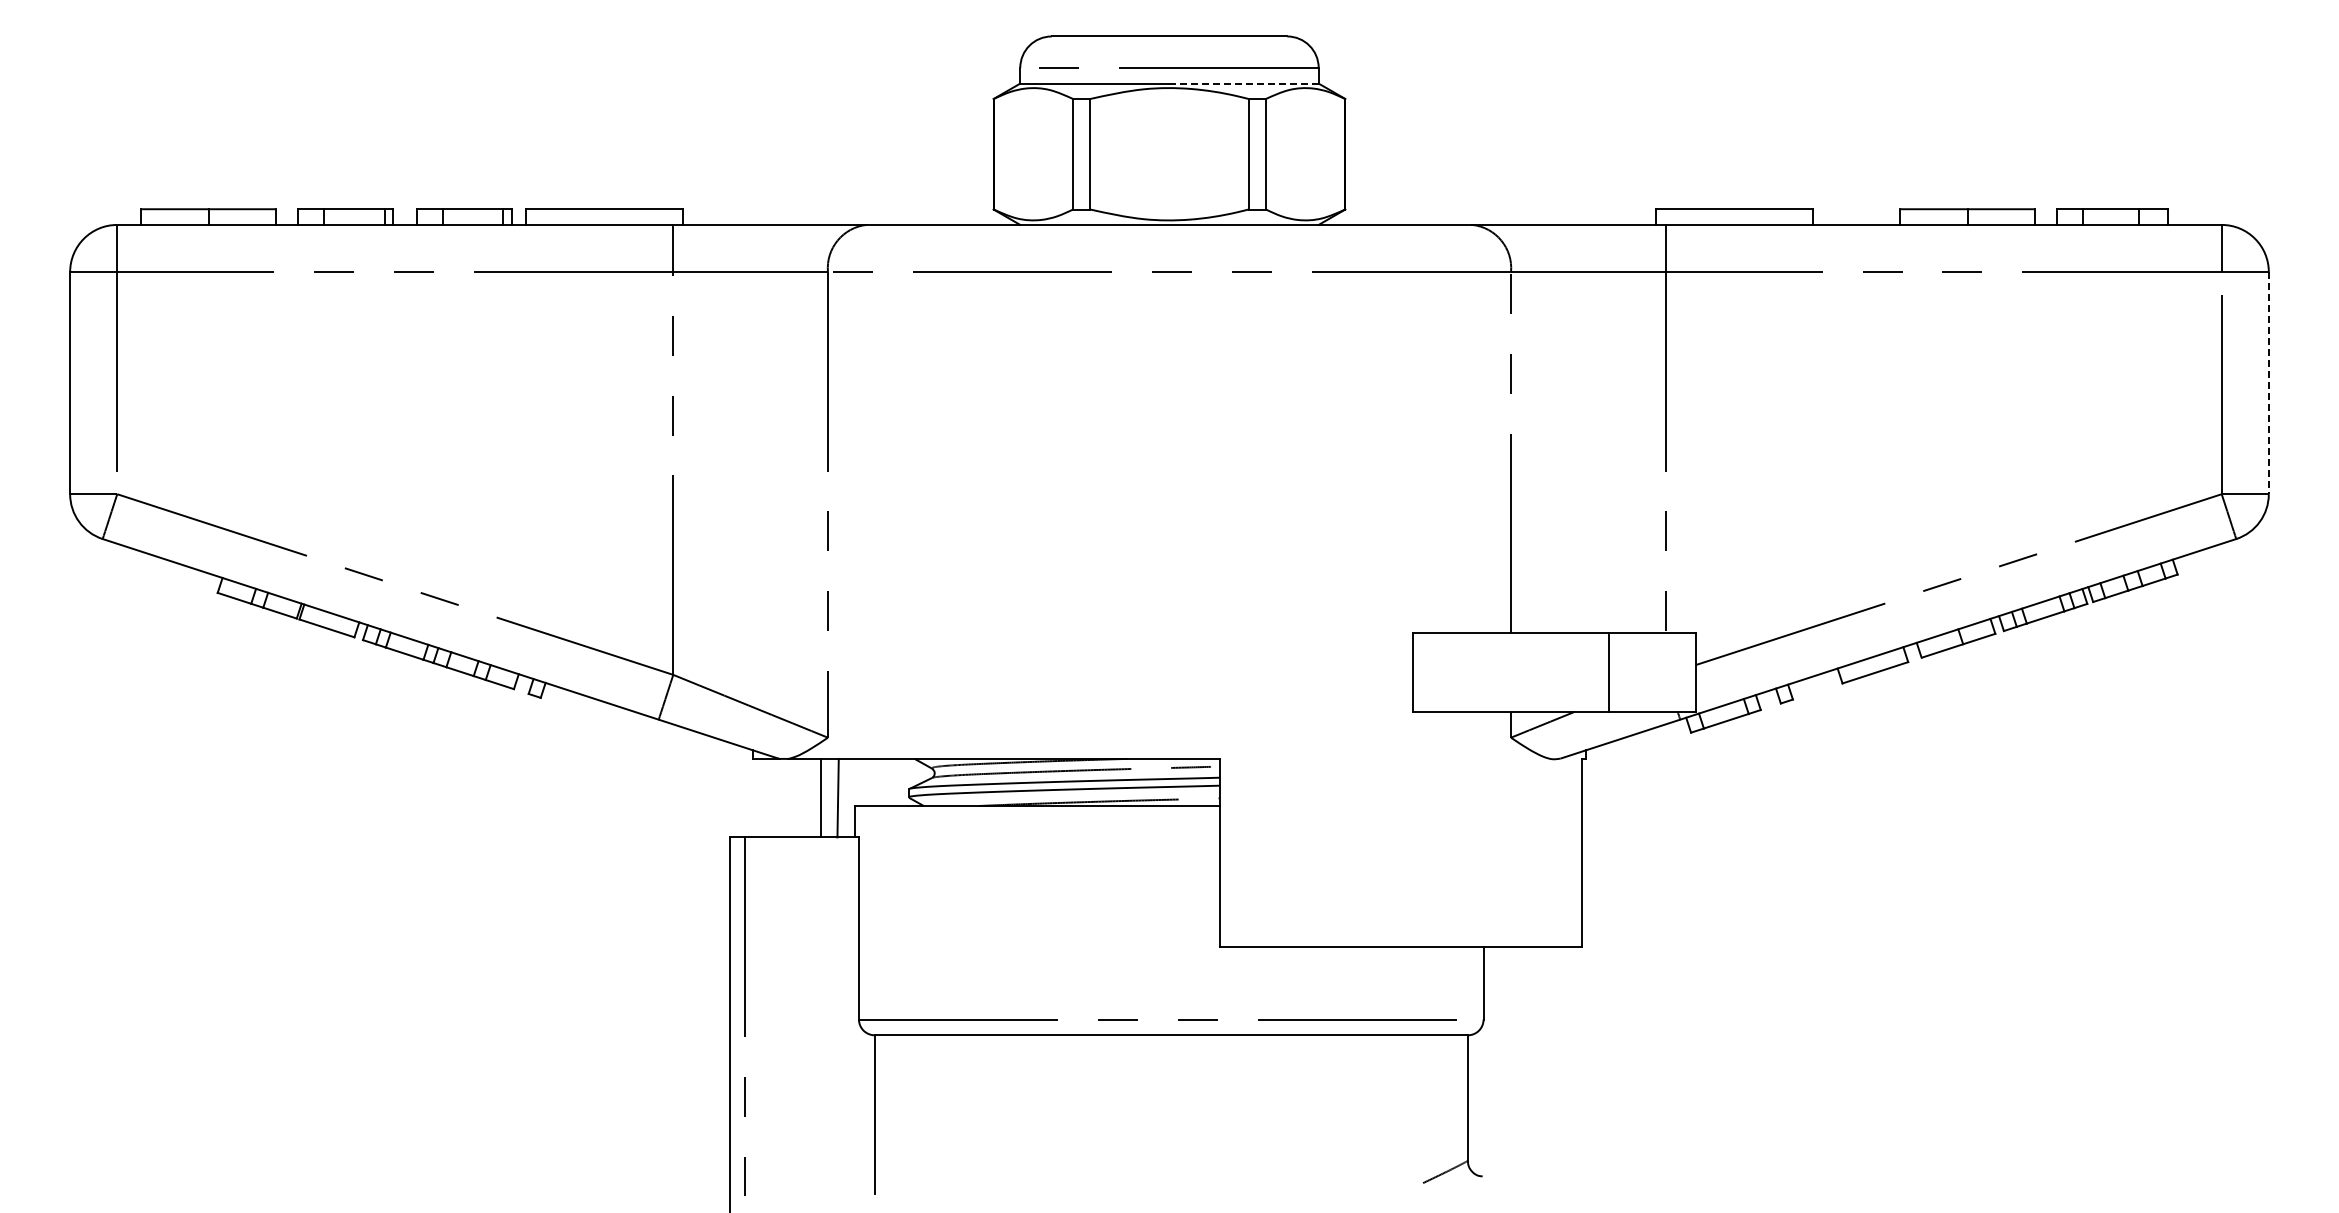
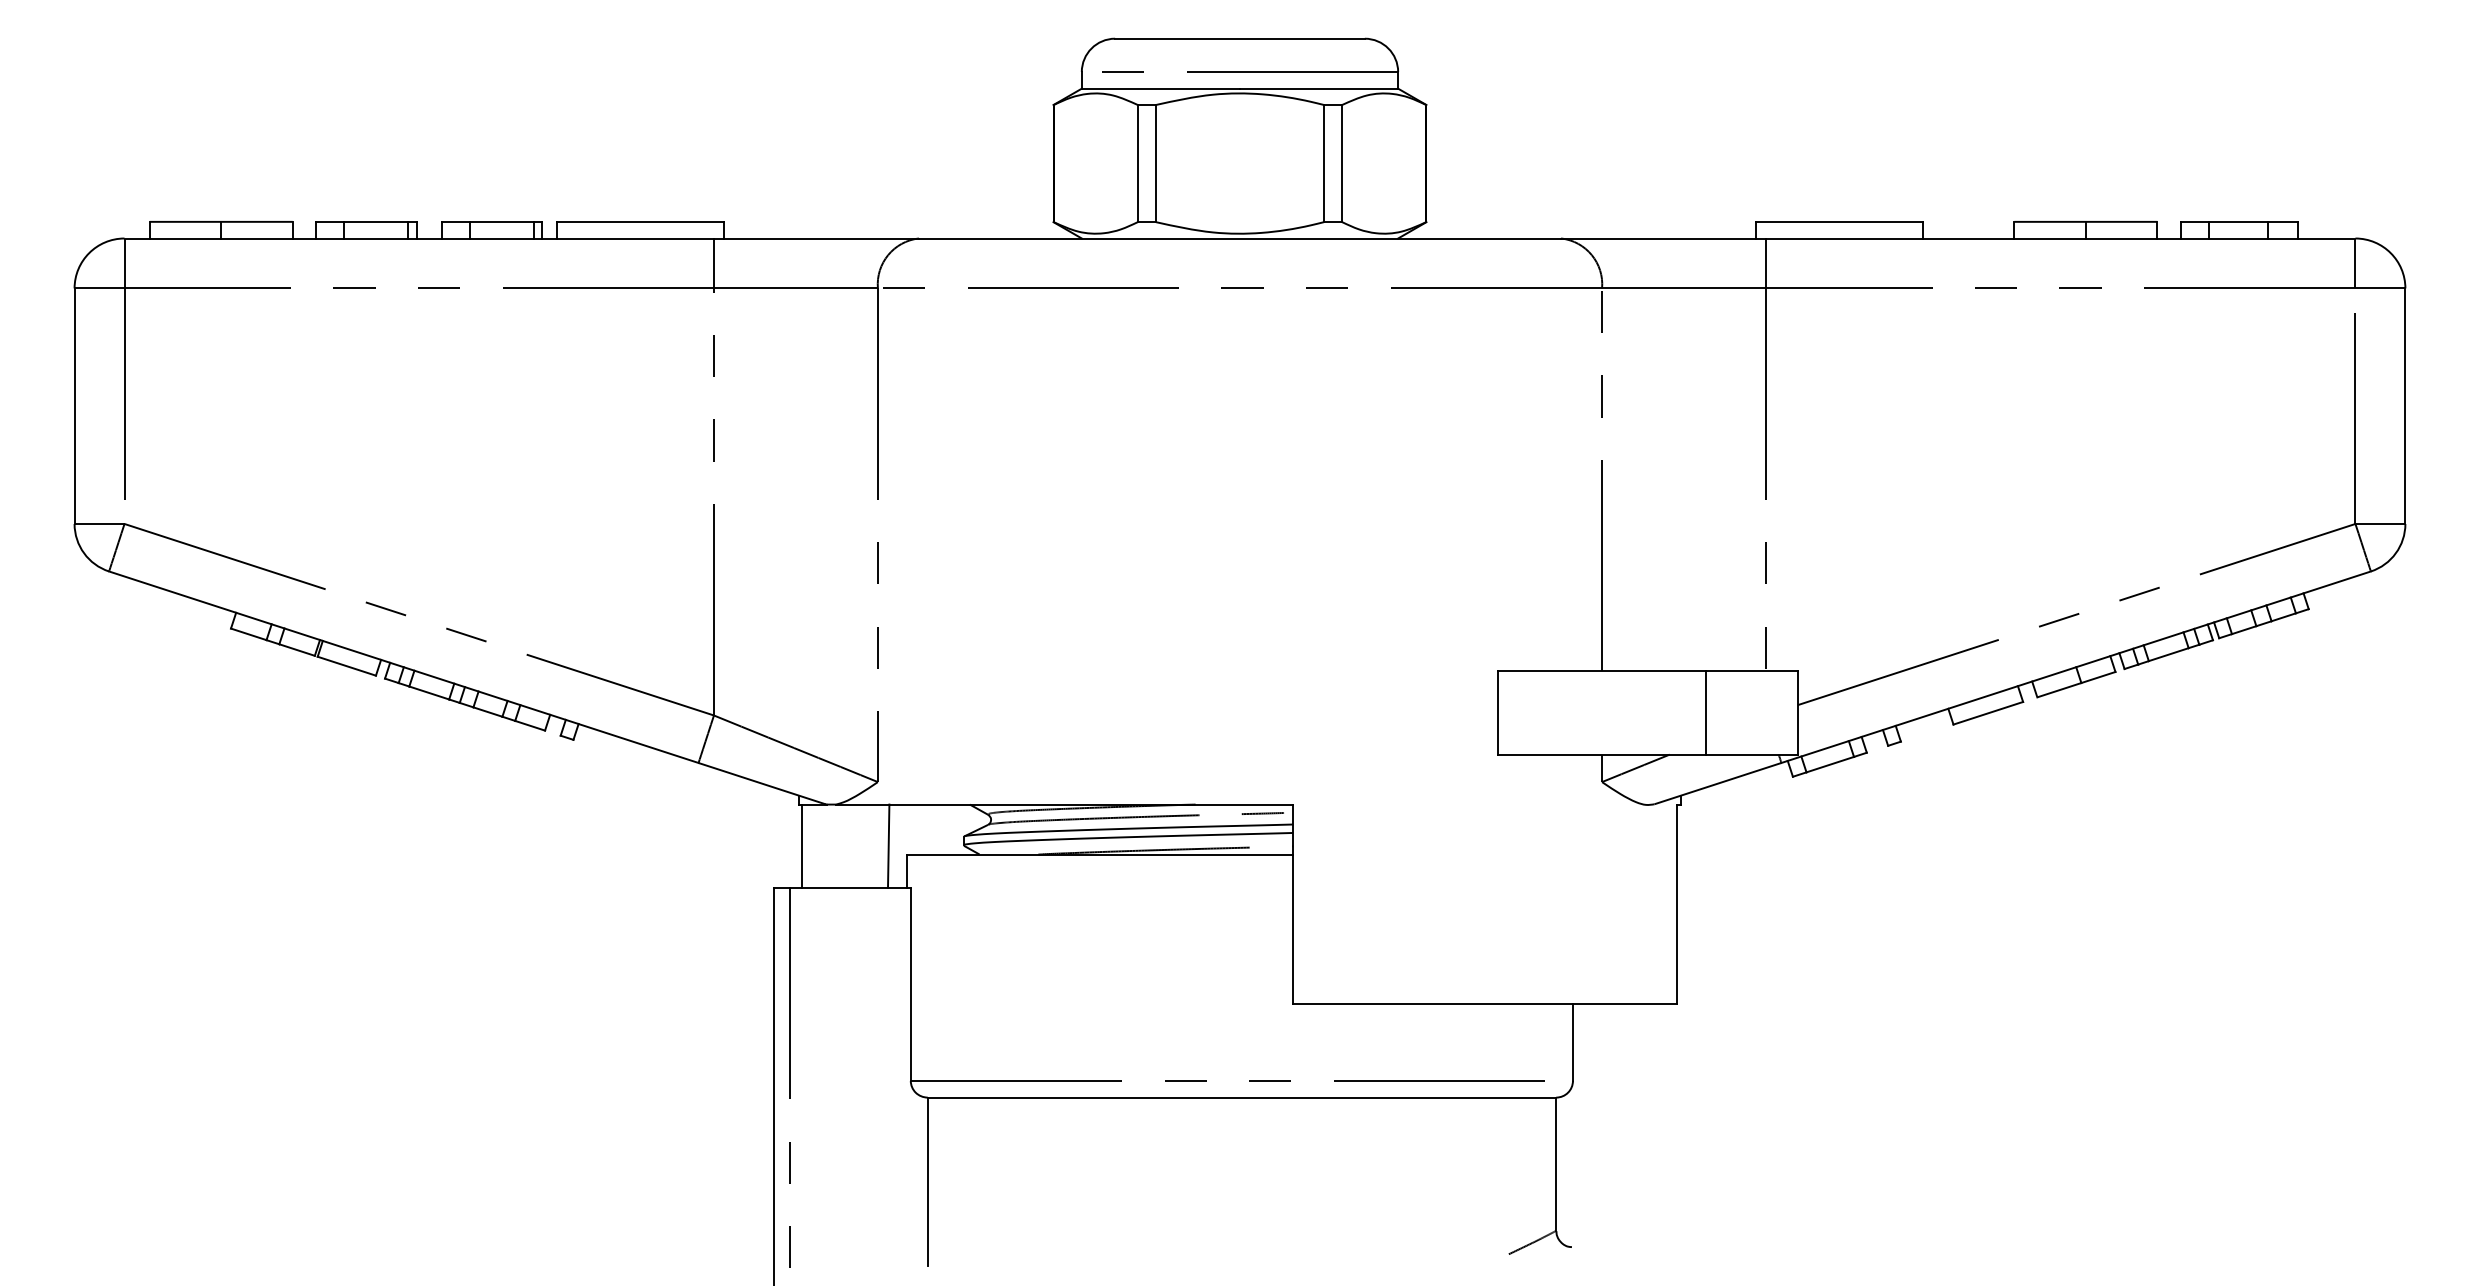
line: (1244, 83) -> (1319, 88), dashed -> solid
line: (2268, 383) -> (2405, 406), dashed -> solid
line: (821, 797) -> (802, 845), moved

